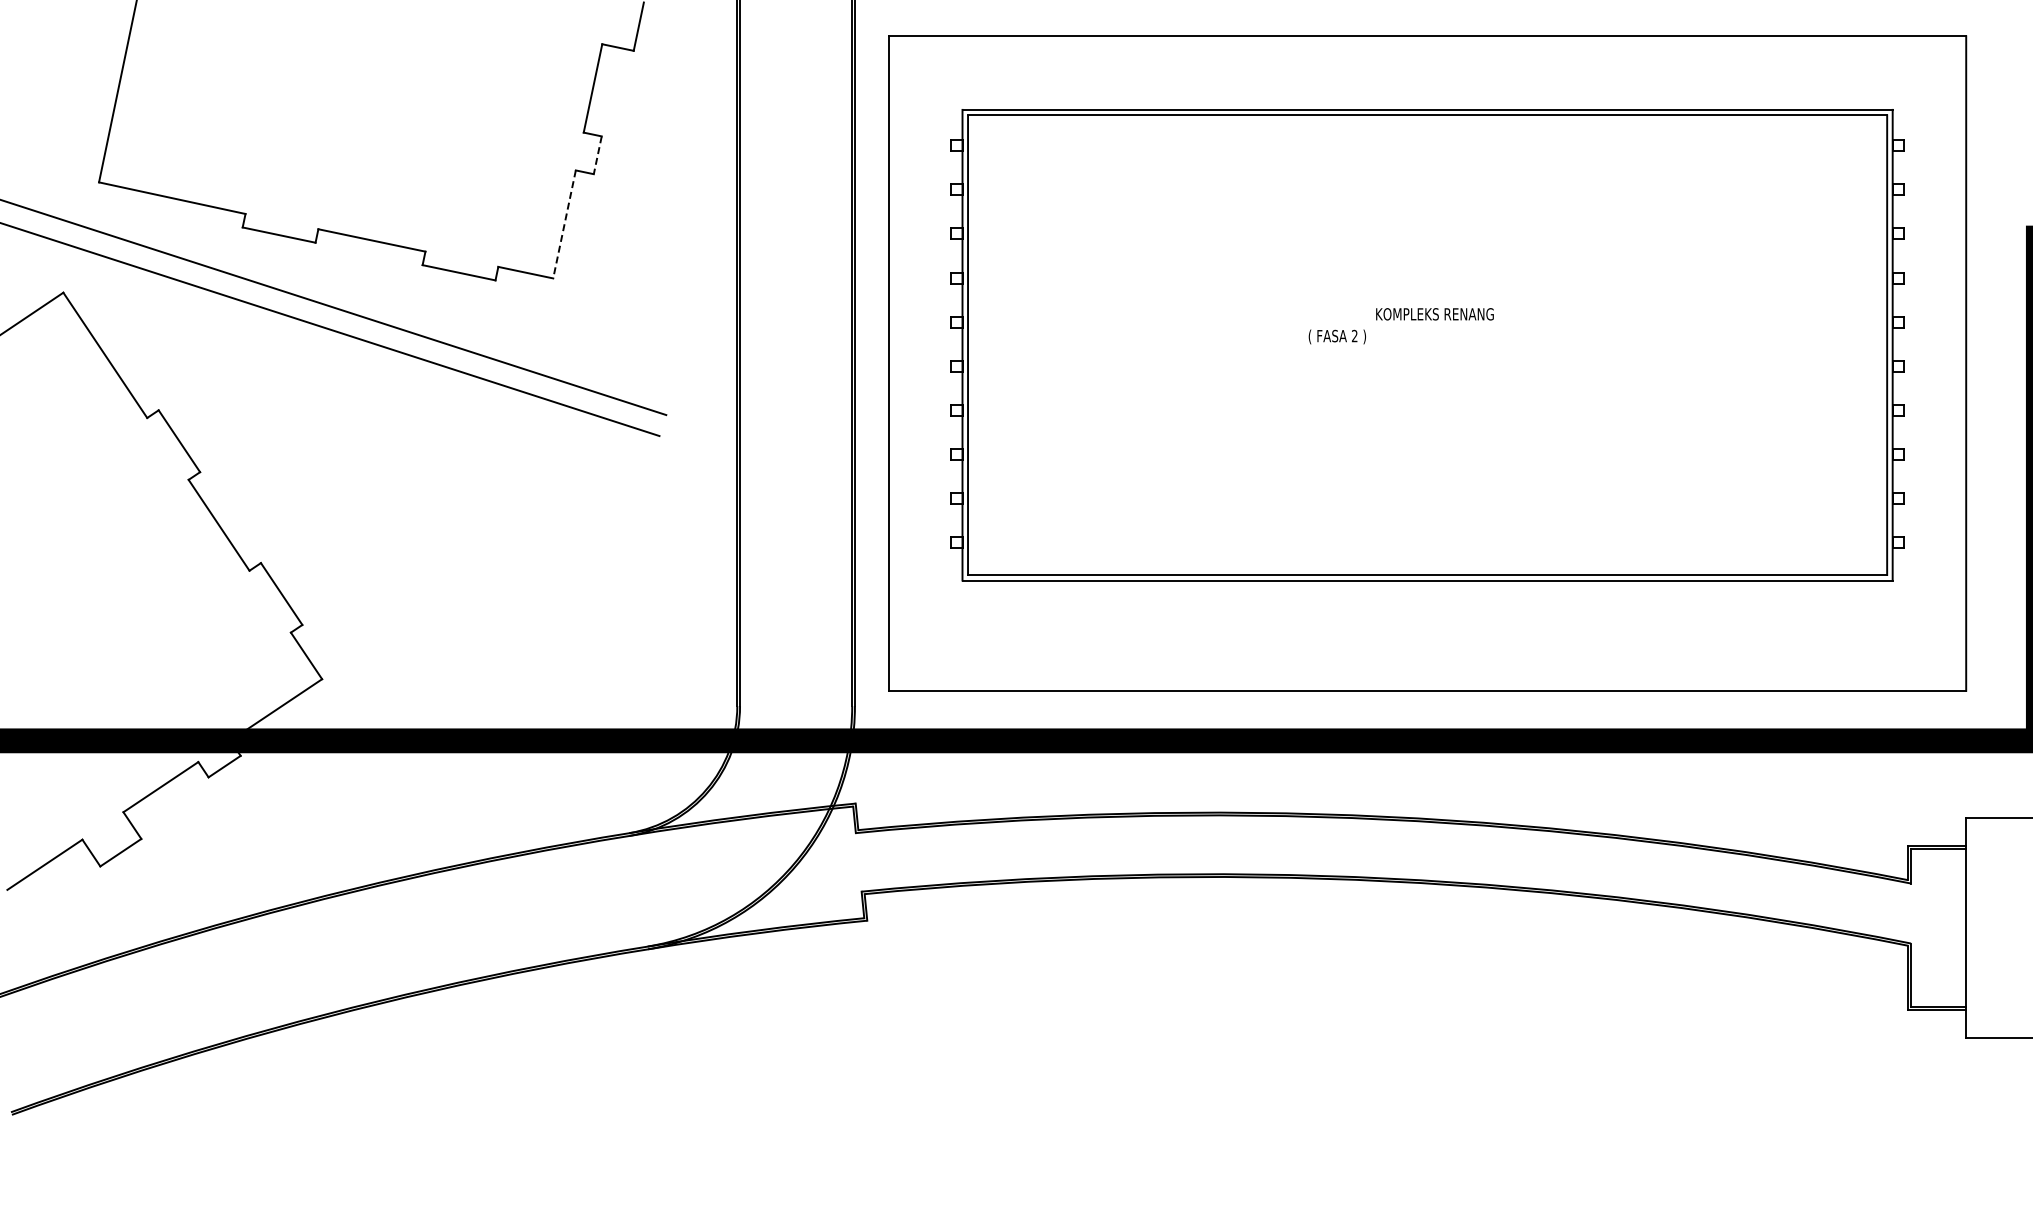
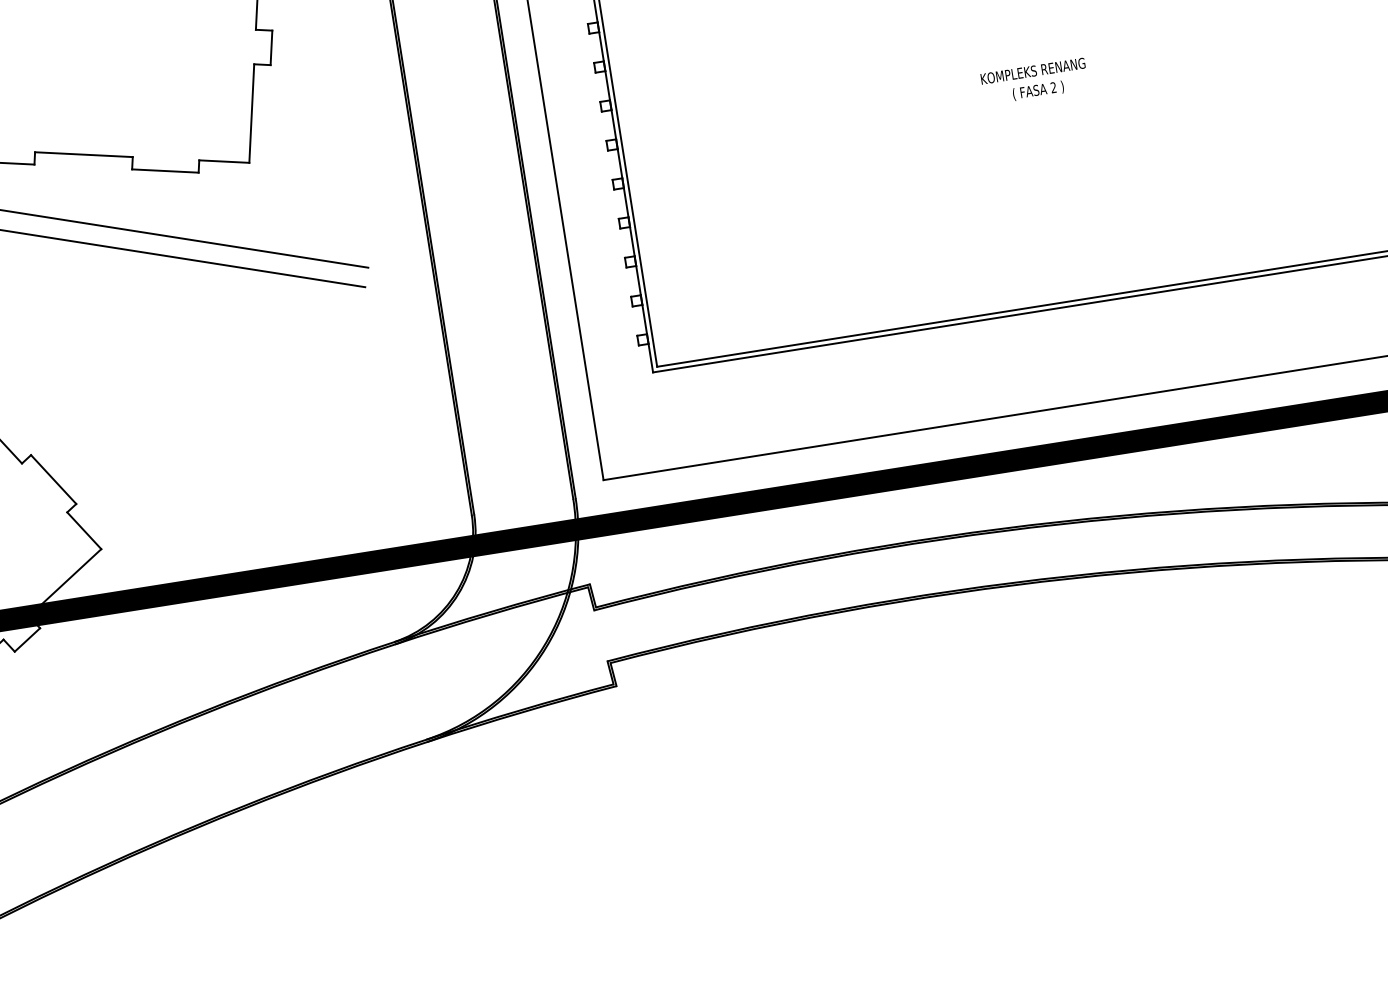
line: (597, 155) -> (271, 48), dashed -> solid
line: (564, 224) -> (251, 113), dashed -> solid
text: (1336, 336) -> (1037, 90), moved

